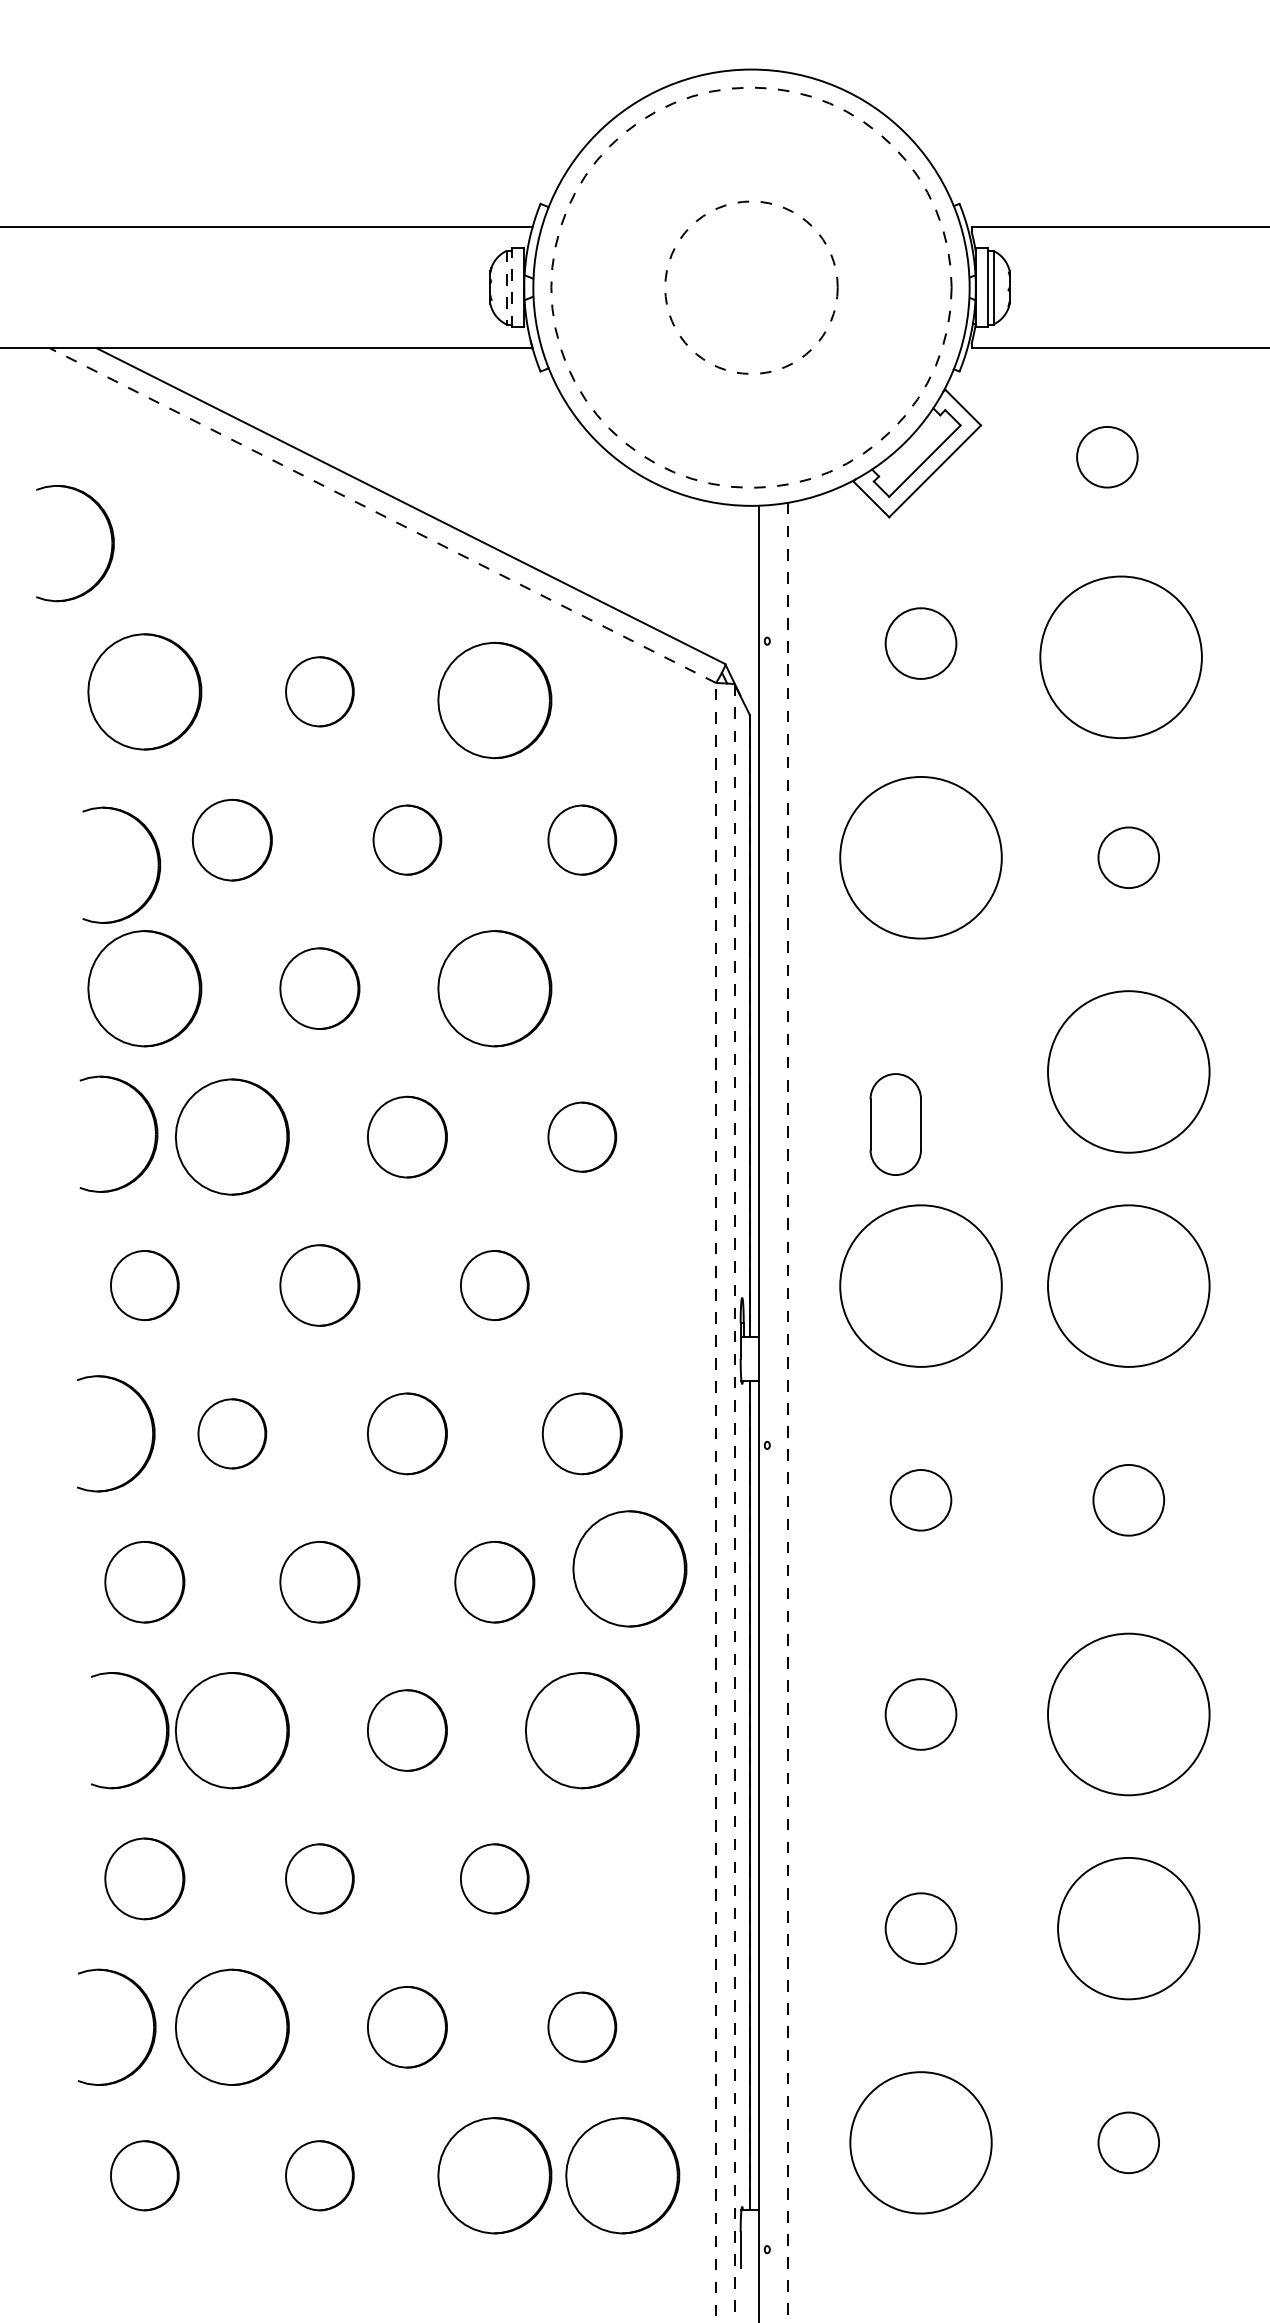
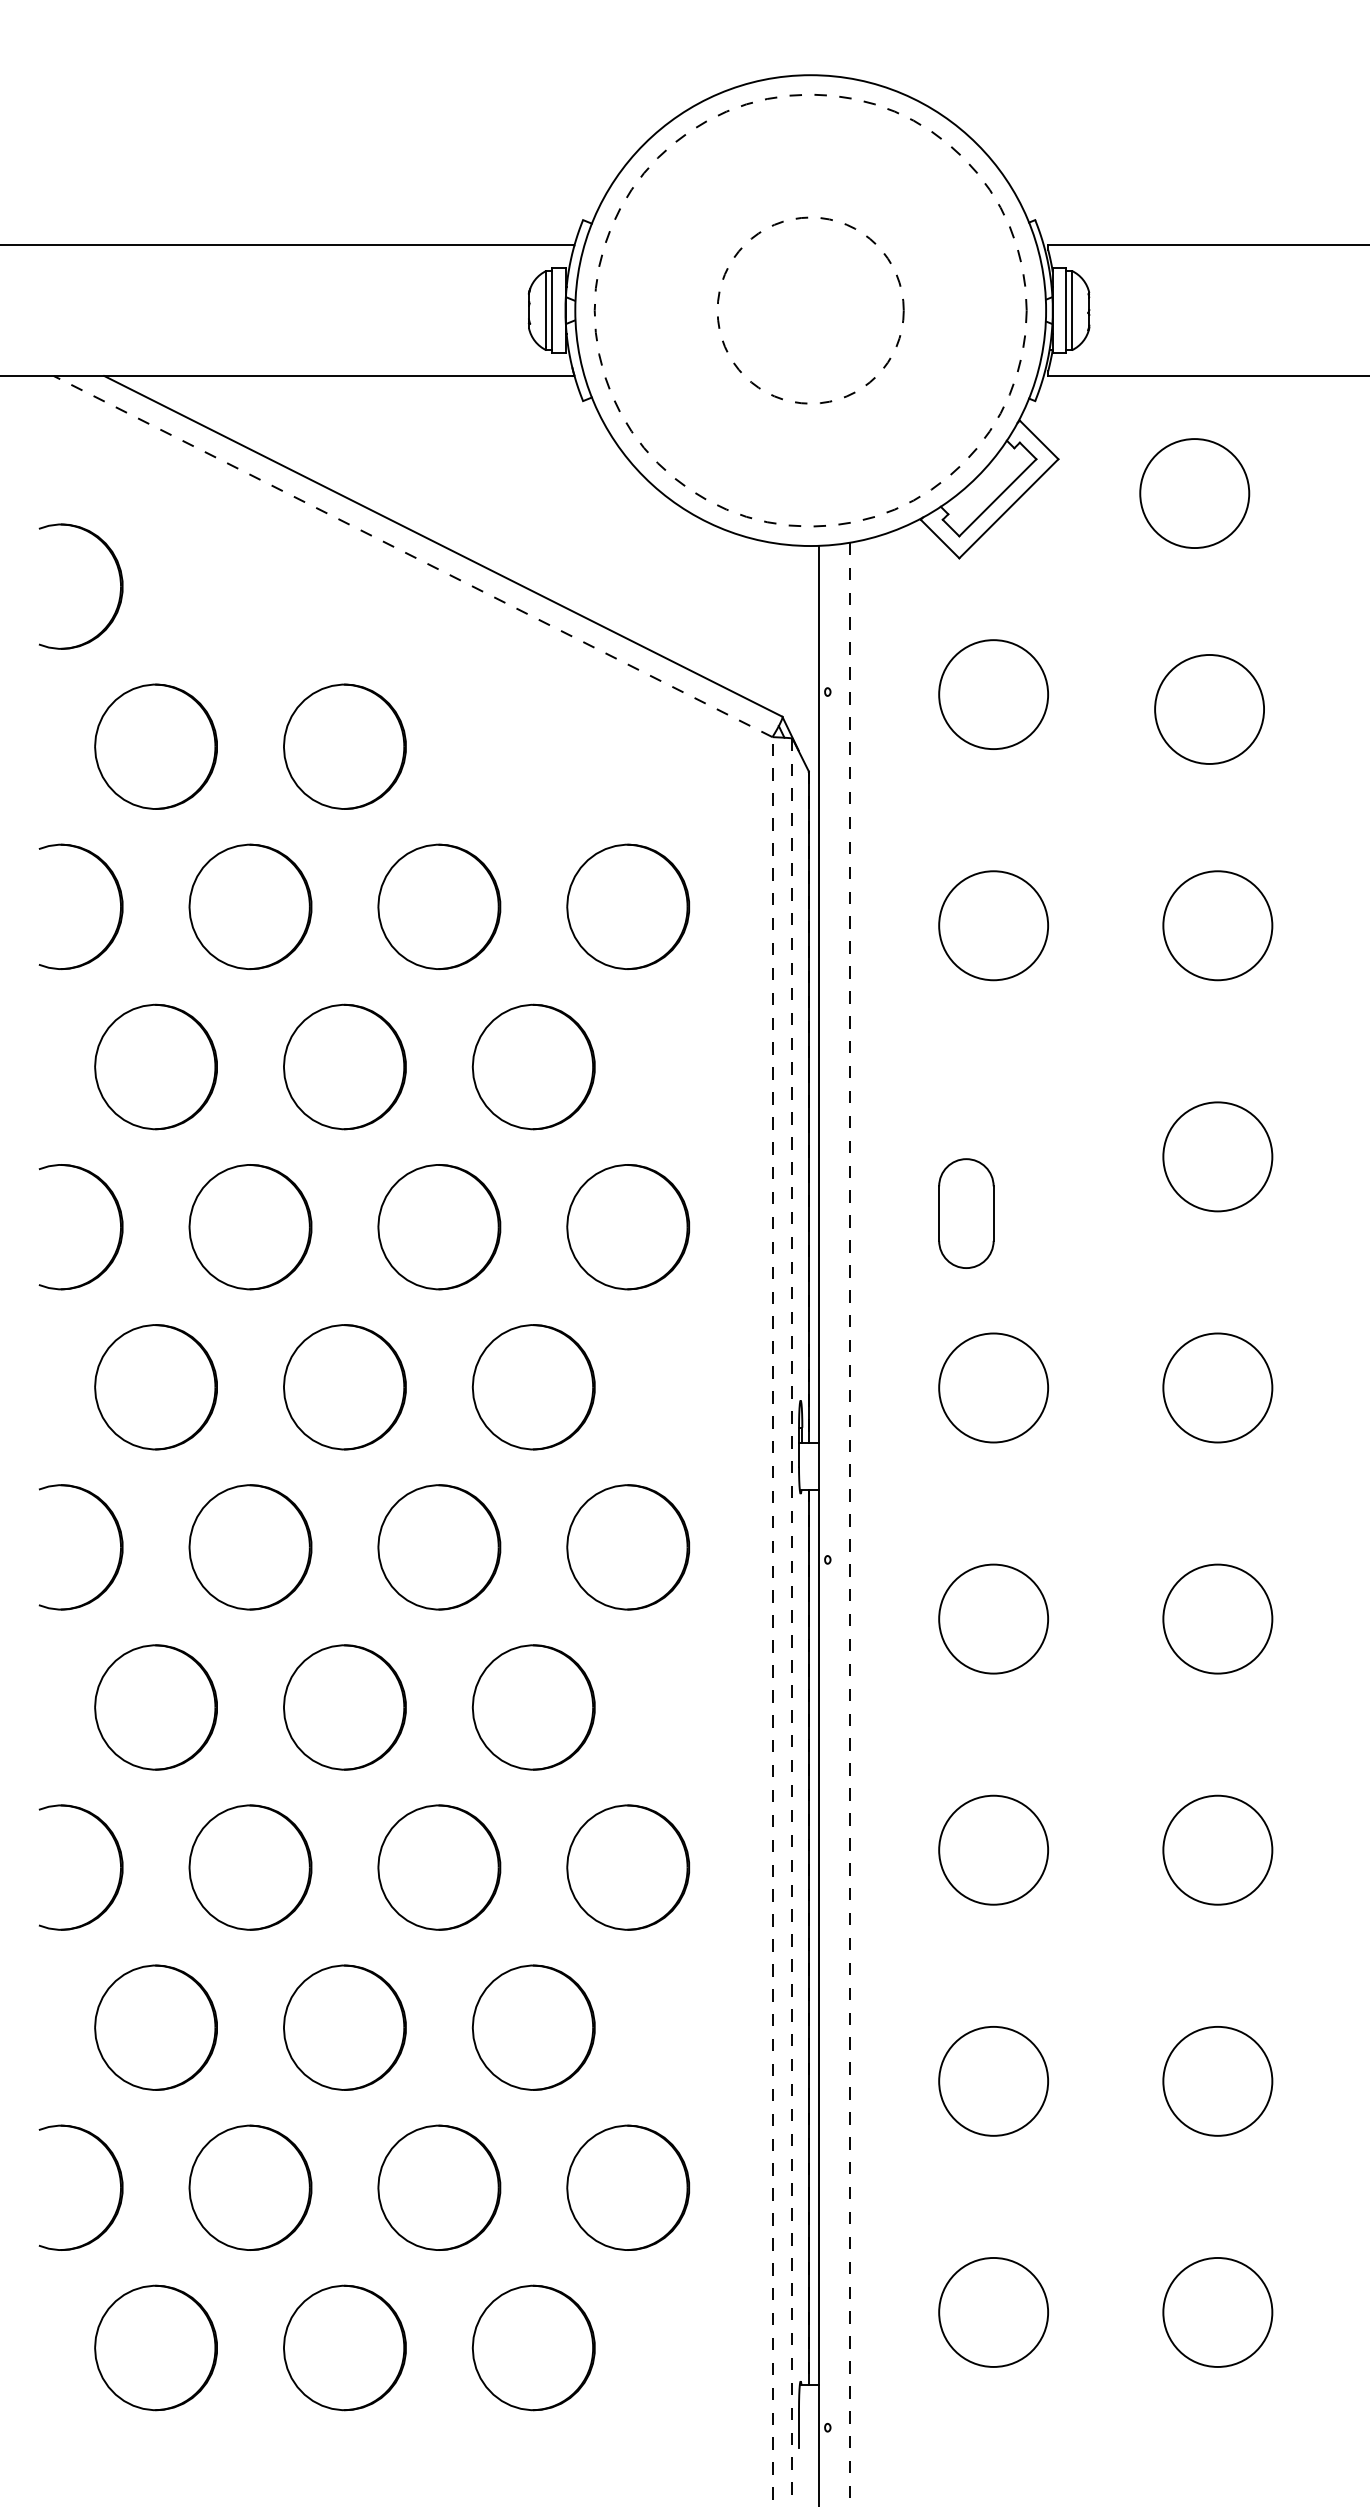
line: (506, 286) -> (546, 309), dashed -> solid
line: (512, 287) -> (552, 310), dashed -> solid
circle: (1107, 457) -> (1194, 493), size x1.67
circle: (920, 643) -> (993, 694), size x1.43
circle: (1121, 656) -> (1209, 708), size x0.62
part: (319, 691) -> (344, 746), size x1.67
part: (494, 700) -> (533, 755), removed
part: (232, 839) -> (250, 906), size x1.43
part: (407, 839) -> (439, 906), size x1.67
part: (581, 839) -> (627, 906), size x1.67
circle: (920, 857) -> (993, 925), size x0.62
circle: (1128, 857) -> (1217, 925), size x1.67
part: (157, 860) -> (119, 901), moved
part: (319, 988) -> (344, 1066), size x1.43
circle: (1128, 1071) -> (1217, 1156), size x0.62
part: (154, 1129) -> (119, 1222), moved
part: (407, 1137) -> (439, 1227), size x1.43
part: (581, 1137) -> (627, 1227), size x1.67
part: (144, 1285) -> (155, 1387), size x1.67
part: (319, 1285) -> (344, 1387), size x1.43
part: (494, 1285) -> (533, 1387), size x1.67
circle: (920, 1285) -> (993, 1387), size x0.62
circle: (1128, 1285) -> (1217, 1387), size x0.62
part: (151, 1429) -> (119, 1542), moved
part: (232, 1433) -> (250, 1547), size x1.67
part: (407, 1433) -> (439, 1547), size x1.43
part: (581, 1433) -> (627, 1547), size x1.43
circle: (920, 1499) -> (993, 1618), size x1.67
circle: (1128, 1499) -> (1217, 1618), size x1.43
part: (629, 1569) -> (679, 1693), removed
part: (144, 1582) -> (155, 1707), size x1.43
part: (319, 1582) -> (344, 1707), size x1.43
part: (494, 1582) -> (533, 1707), size x1.43
circle: (920, 1713) -> (993, 1849), size x1.43
circle: (1128, 1713) -> (1217, 1849), size x0.62
part: (165, 1725) -> (119, 1862), moved
part: (407, 1730) -> (439, 1867), size x1.43
part: (144, 1878) -> (155, 2027), size x1.43
part: (319, 1878) -> (344, 2027), size x1.67
part: (494, 1878) -> (533, 2027), size x1.67
circle: (920, 1927) -> (993, 2080), size x1.43
circle: (1128, 1928) -> (1217, 2081), size x0.71
part: (152, 2022) -> (119, 2182), moved
part: (407, 2027) -> (439, 2187), size x1.43
part: (581, 2027) -> (627, 2187), size x1.67
circle: (920, 2141) -> (993, 2311), size x0.71
circle: (1128, 2141) -> (1217, 2311), size x1.67
part: (144, 2175) -> (155, 2347), size x1.67
part: (319, 2175) -> (344, 2347), size x1.67
part: (622, 2175) -> (671, 2347), removed

